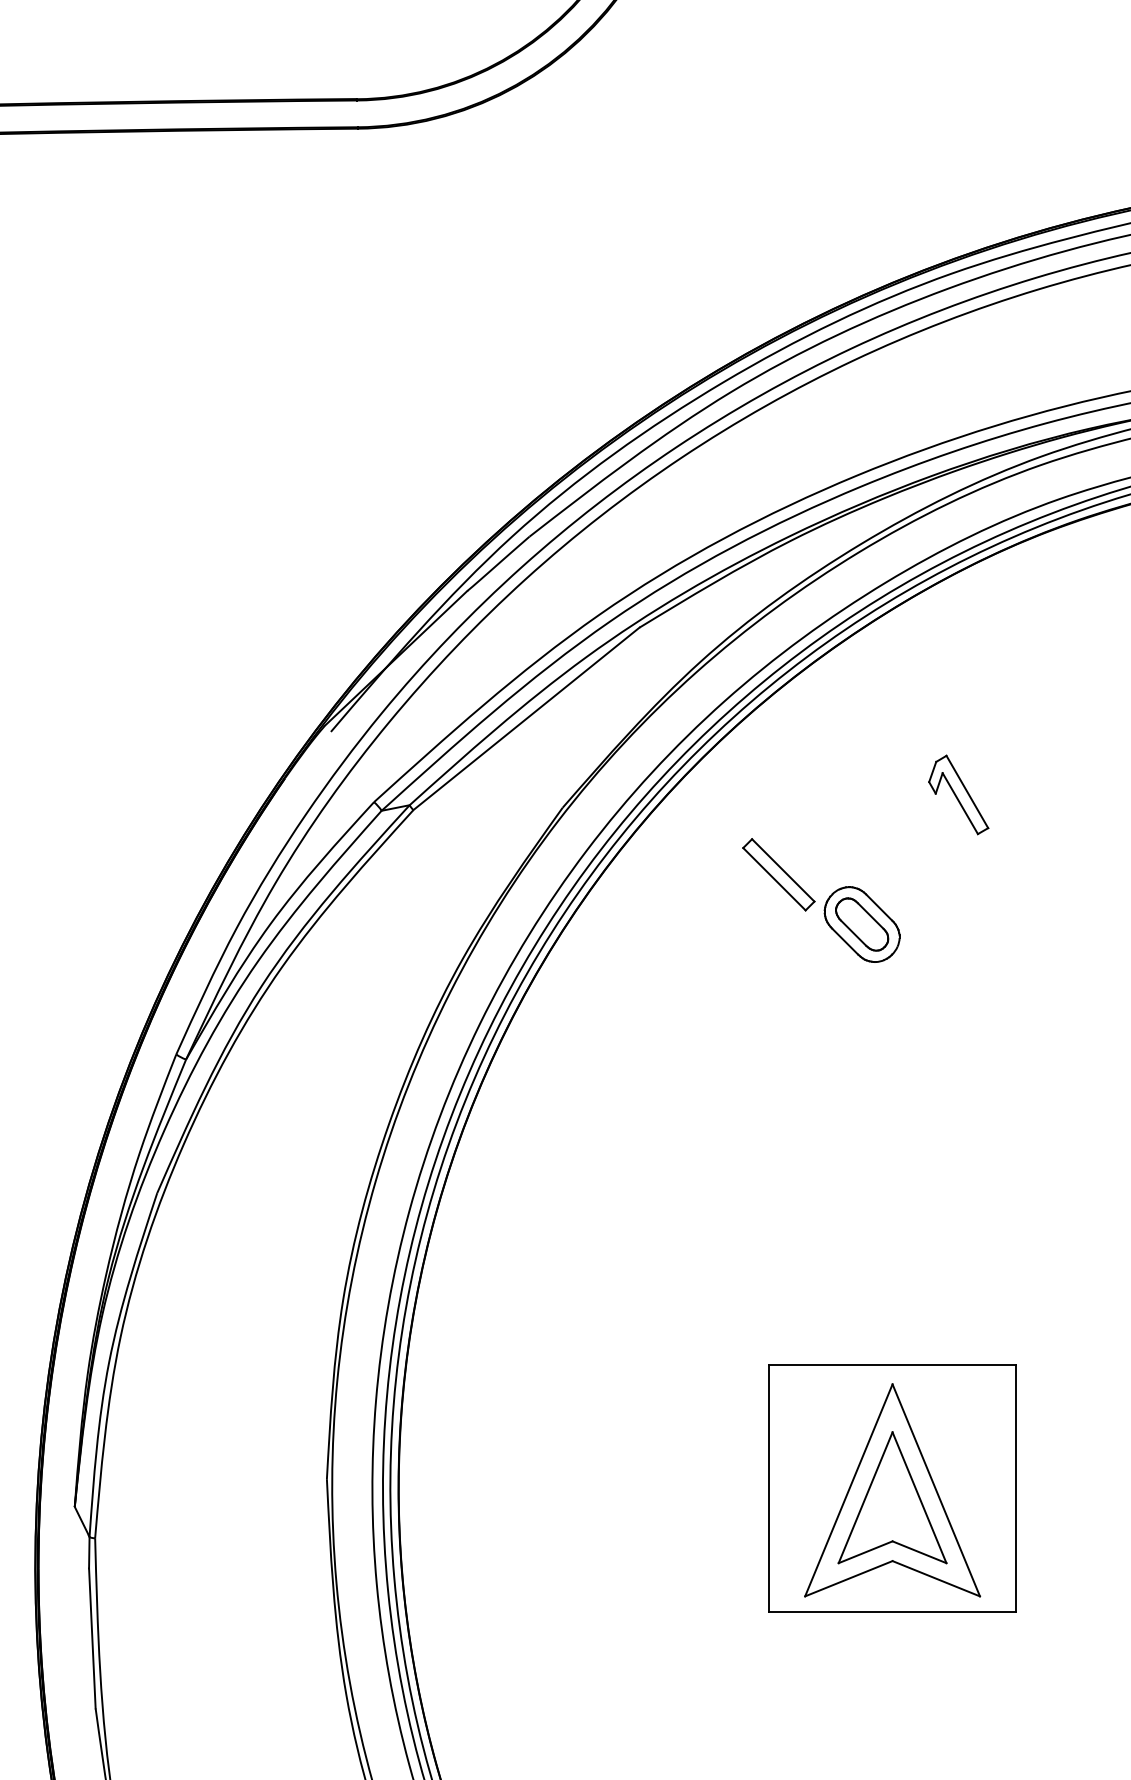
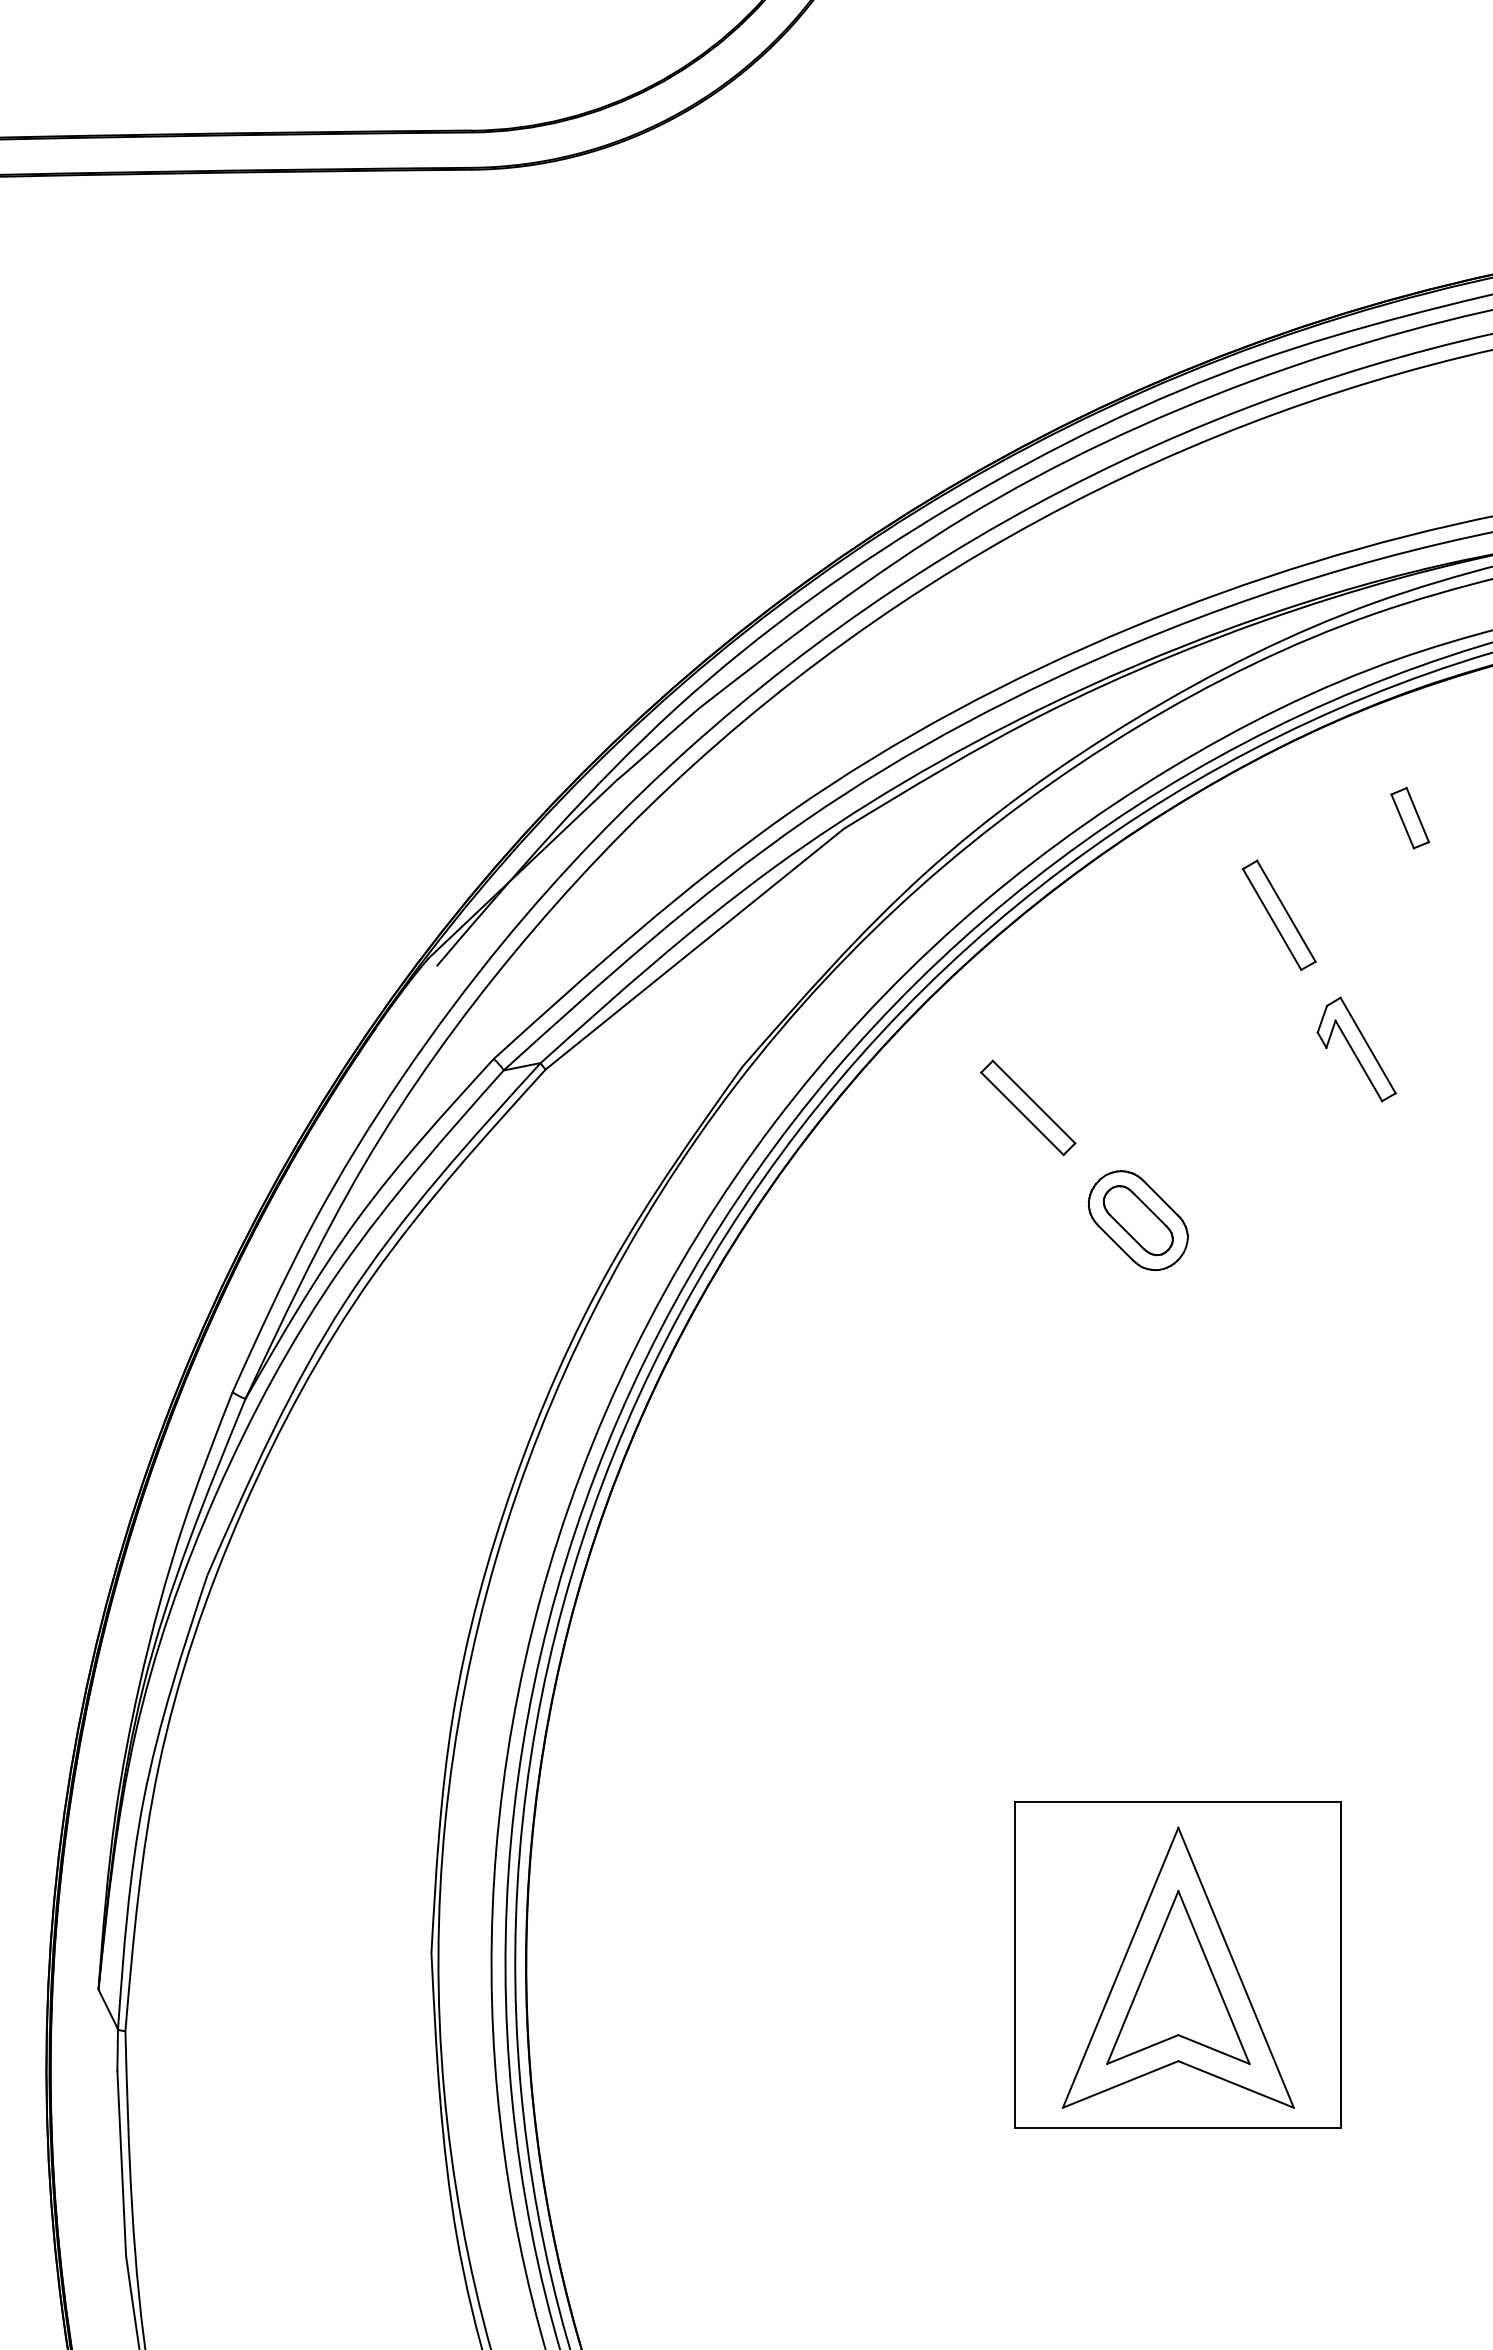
part: (1067, 620) -> (1409, 818), added
part: (968, 692) -> (1278, 914), added
part: (958, 794) -> (1356, 1049), moved
part: (779, 874) -> (1028, 1107), moved

